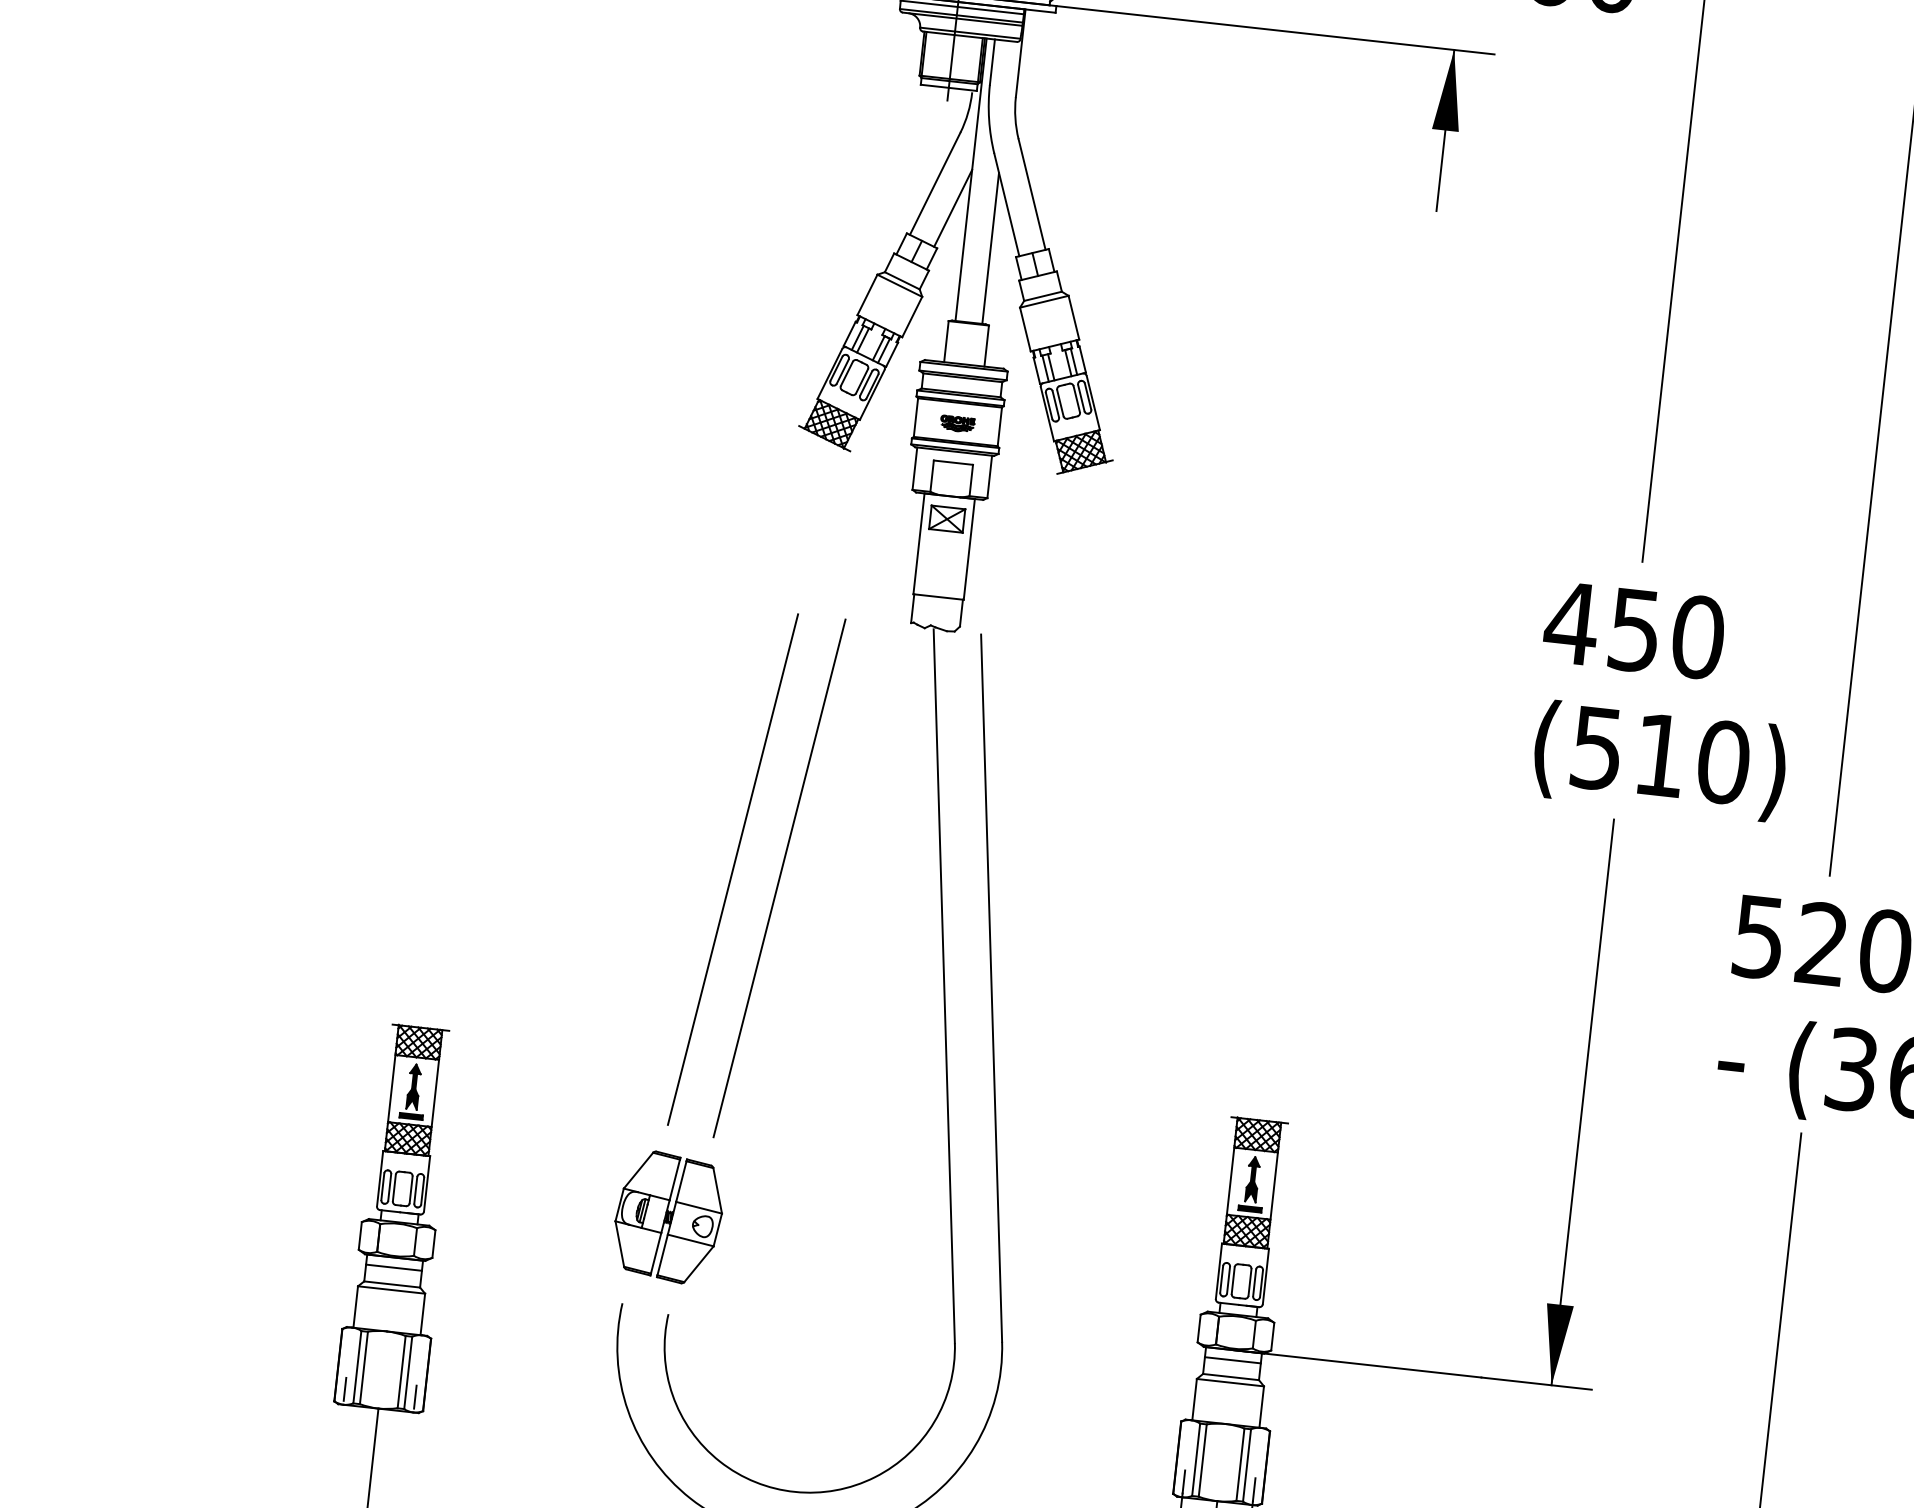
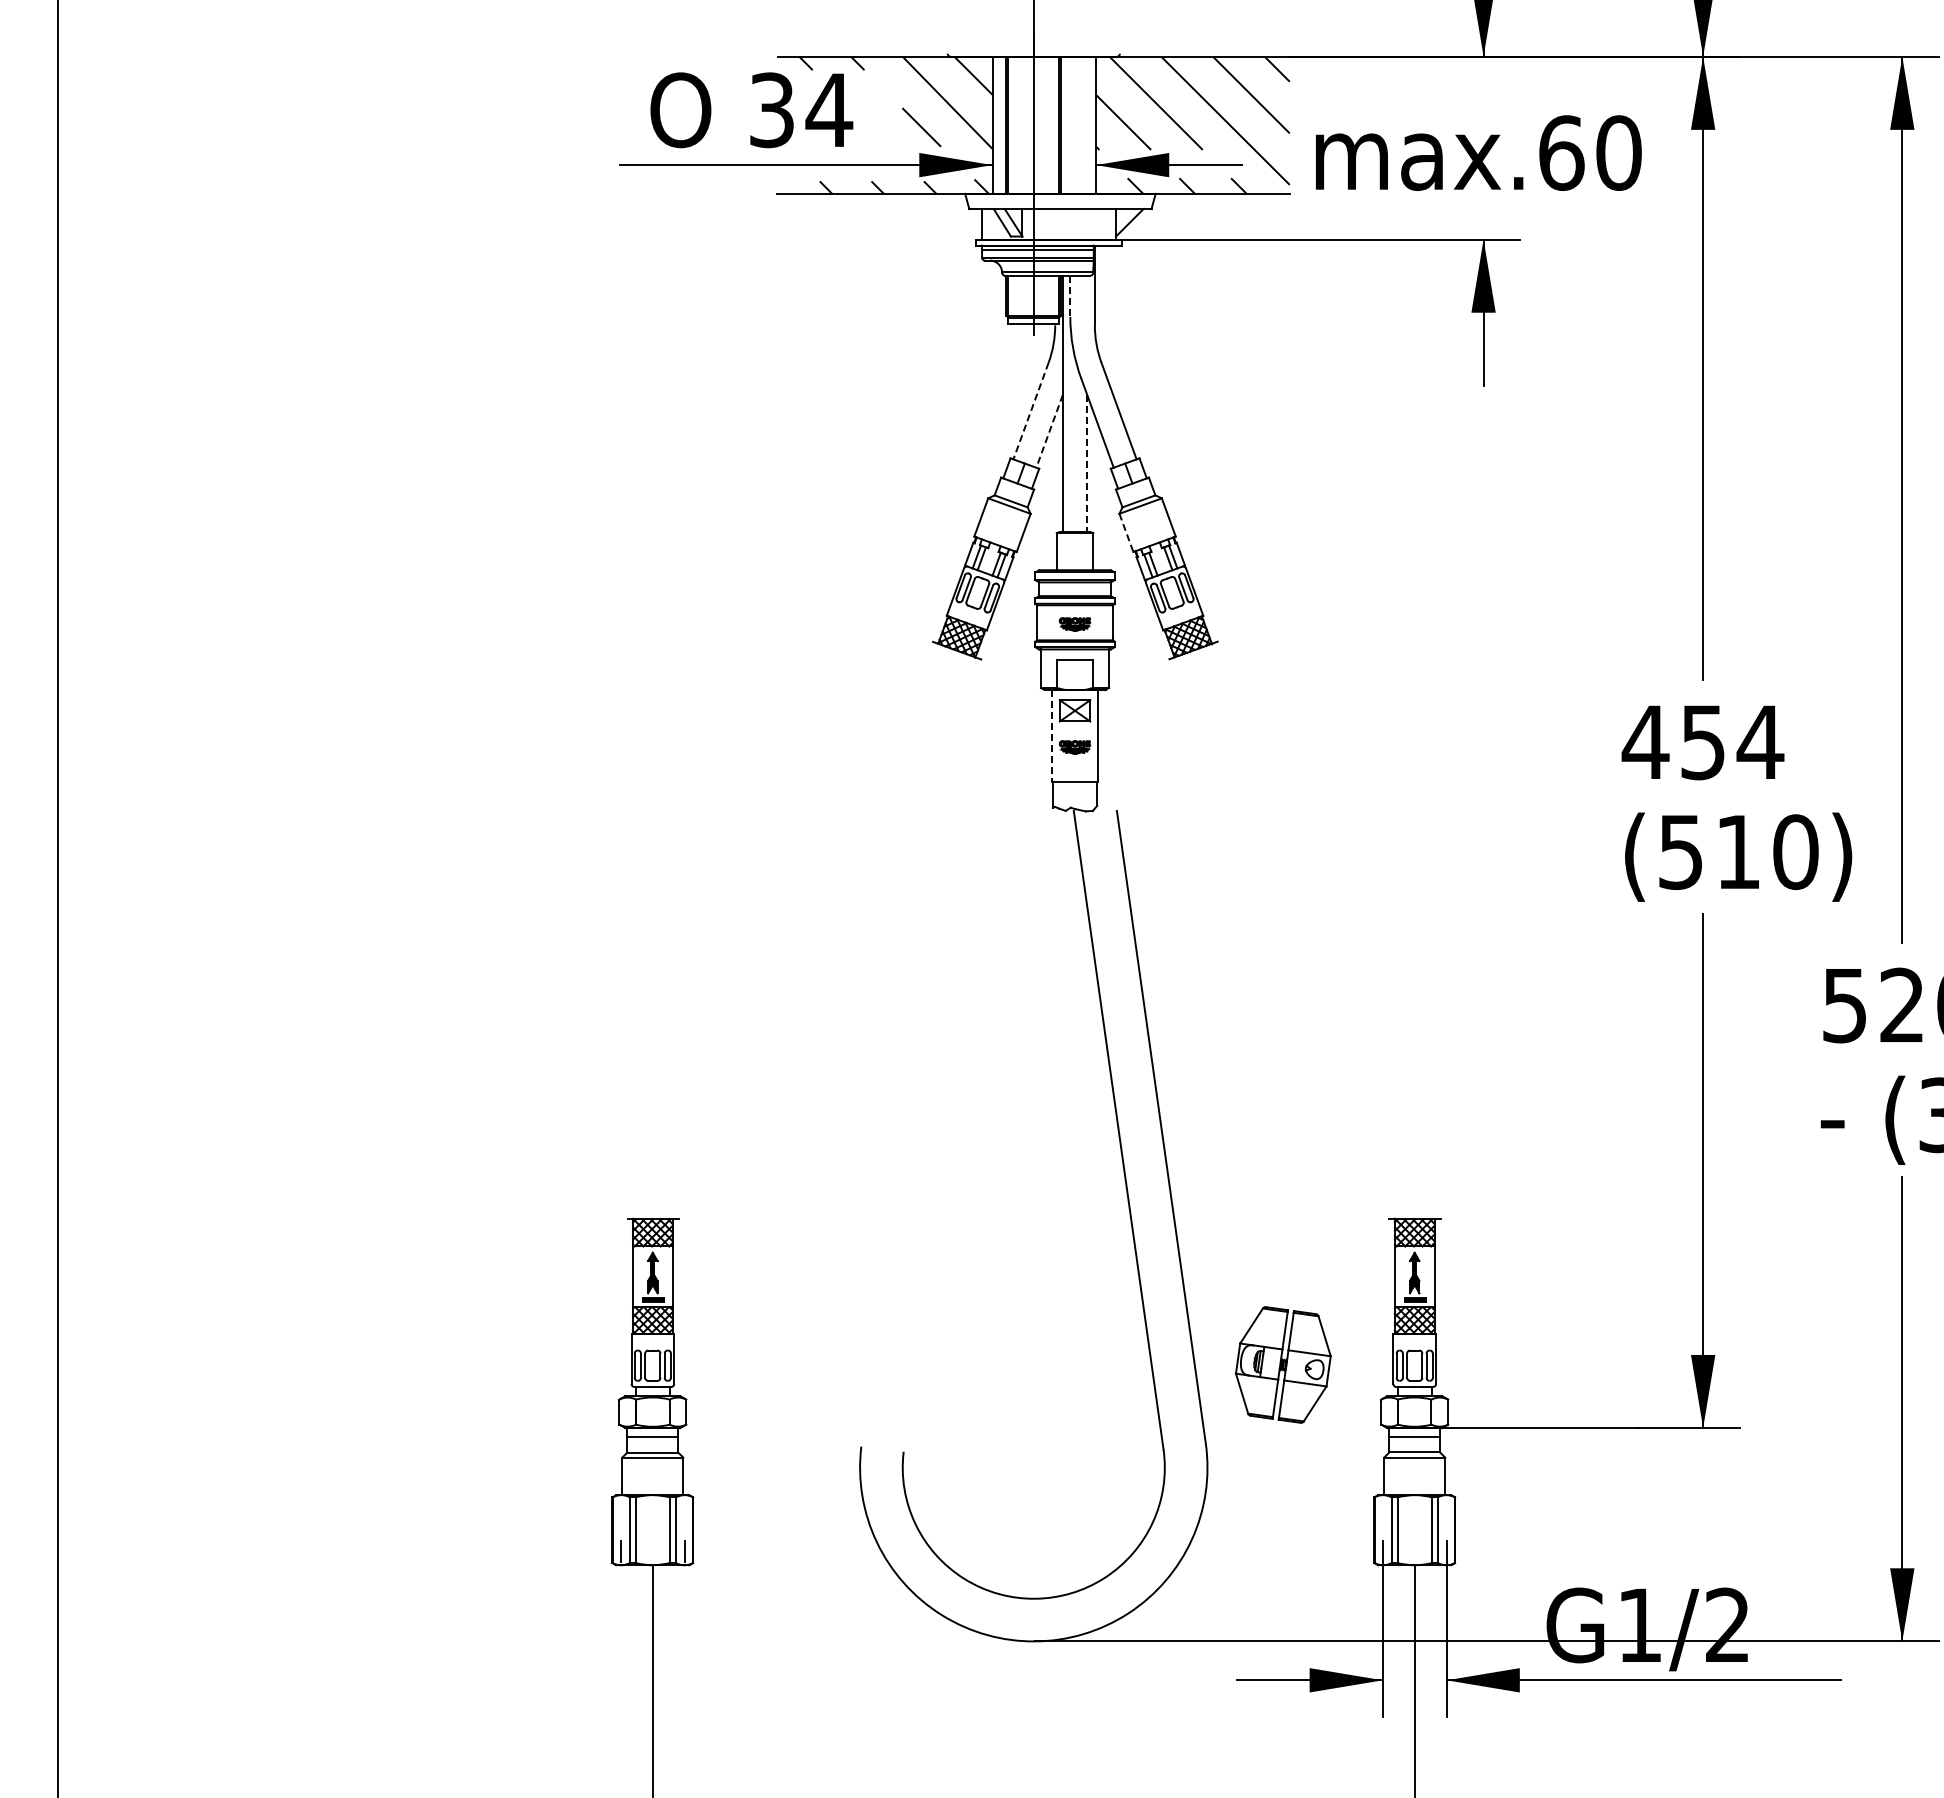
line: (992, 62) -> (1070, 296), solid -> dashed
line: (934, 184) -> (1030, 411), solid -> dashed
line: (953, 208) -> (1049, 431), solid -> dashed
line: (990, 248) -> (1087, 463), solid -> dashed
line: (1025, 330) -> (1126, 533), solid -> dashed
line: (919, 543) -> (1052, 735), solid -> dashed
part: (942, 559) -> (1074, 747), added
text: (1698, 637) -> (1760, 742), 450 -> 454
line: (732, 869) -> (917, 1046), removed
line: (778, 878) -> (959, 1049), removed
part: (668, 1216) -> (1283, 1364), moved

